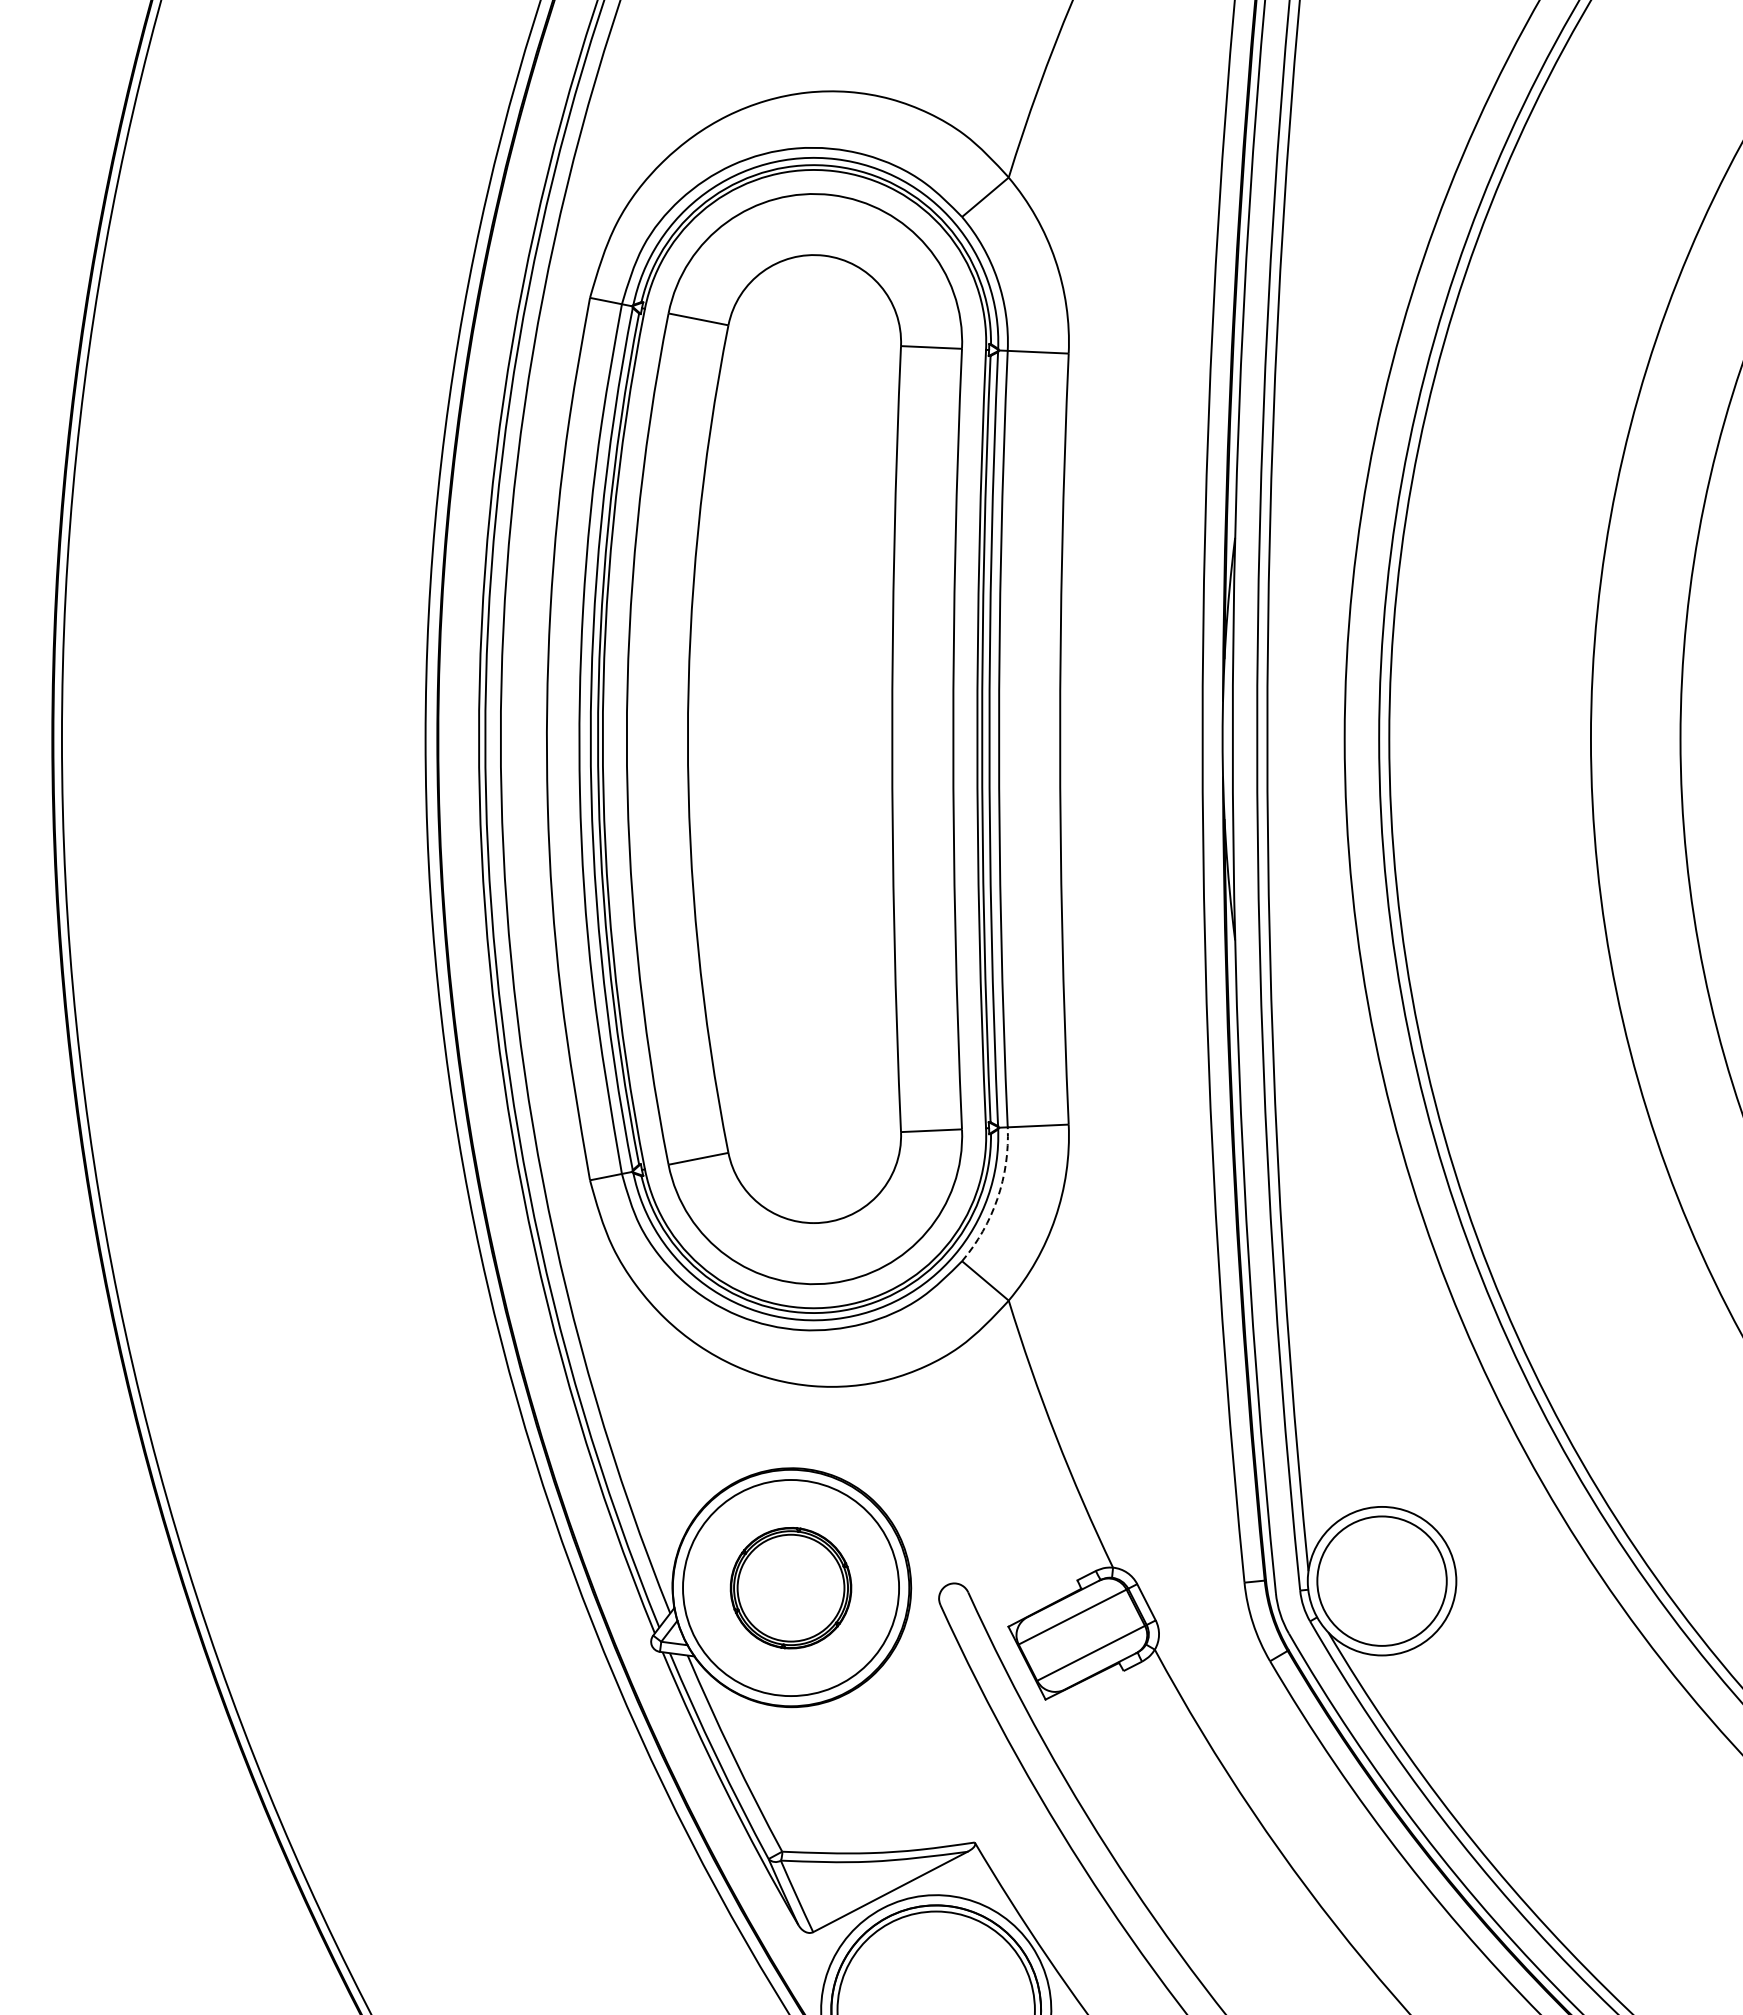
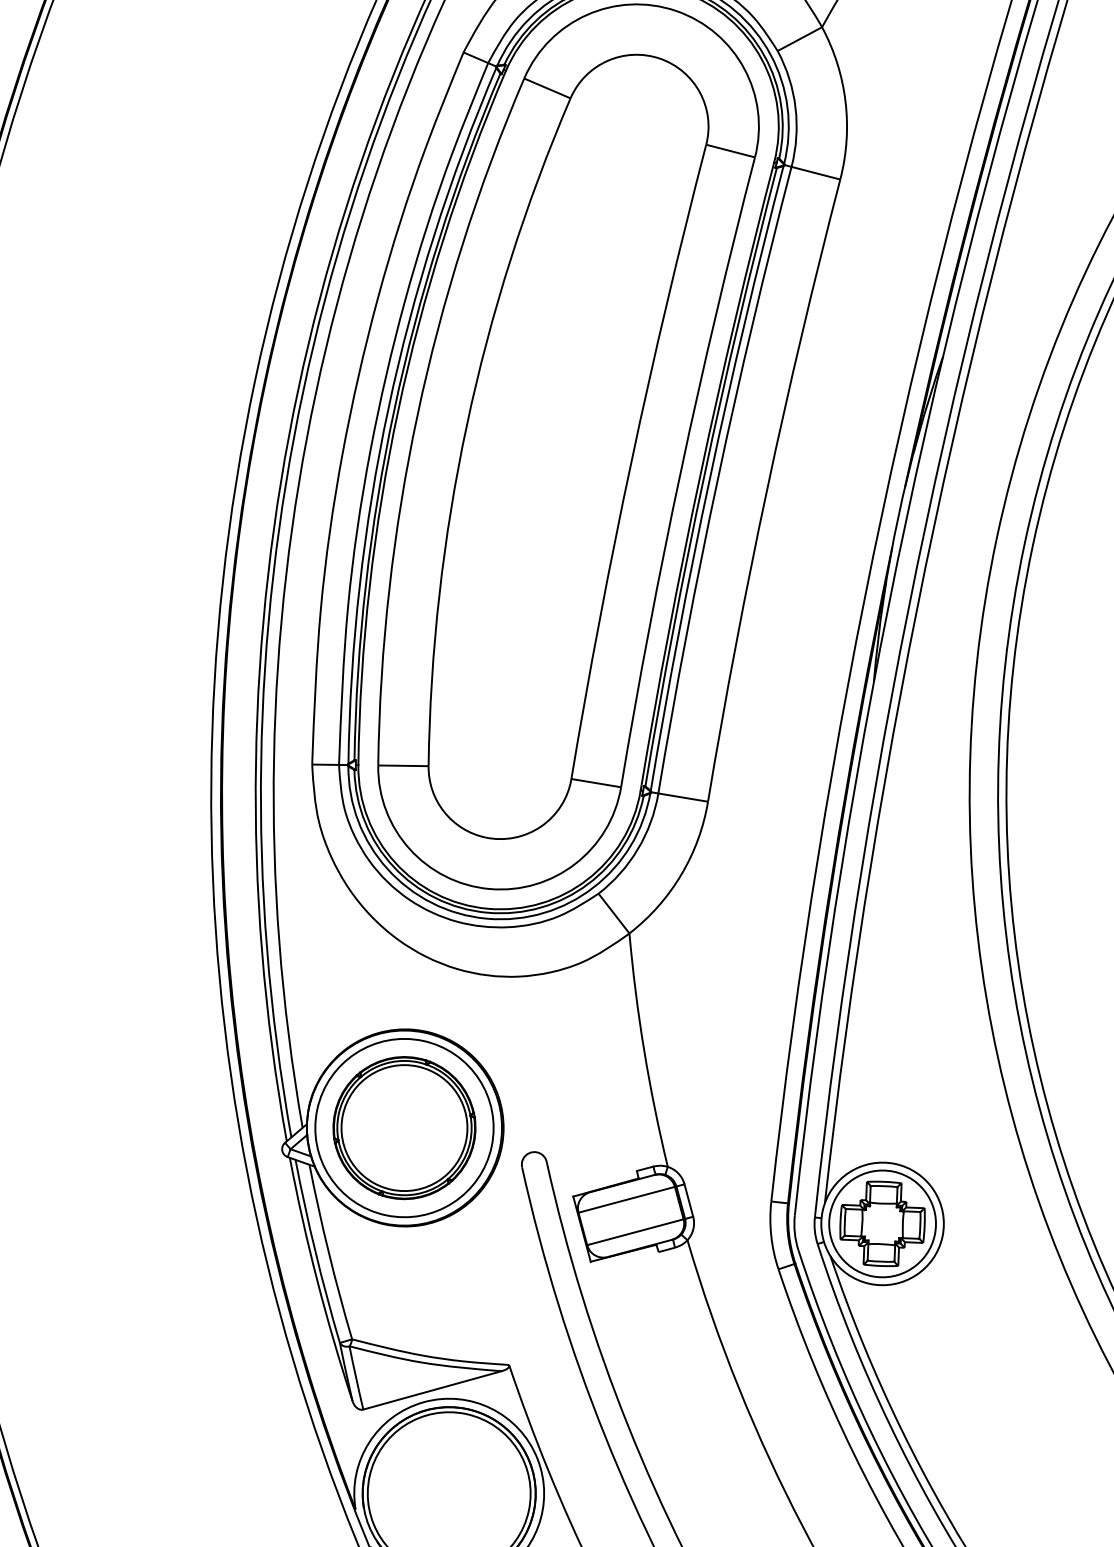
arc: (997, 1198) -> (637, 849), dashed -> solid
part: (1381, 1580) -> (882, 1223), added
part: (790, 1588) -> (403, 1128), size x1.43

